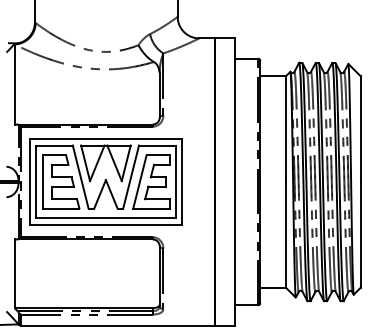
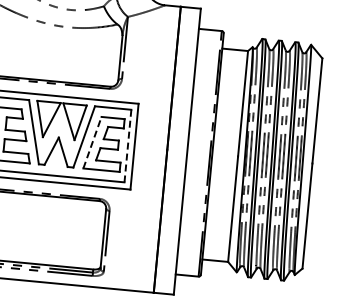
line: (140, 181) -> (93, 142), solid -> dashed
line: (175, 182) -> (127, 146), solid -> dashed

